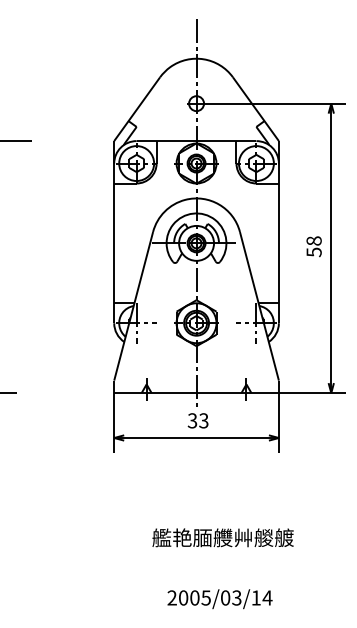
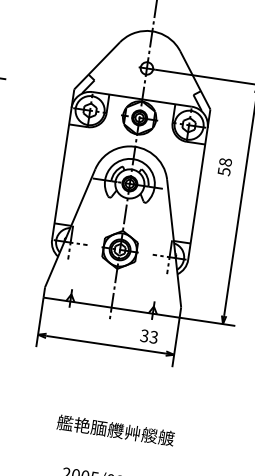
text: (313, 246) -> (224, 166), moved
text: (197, 420) -> (148, 336), moved

